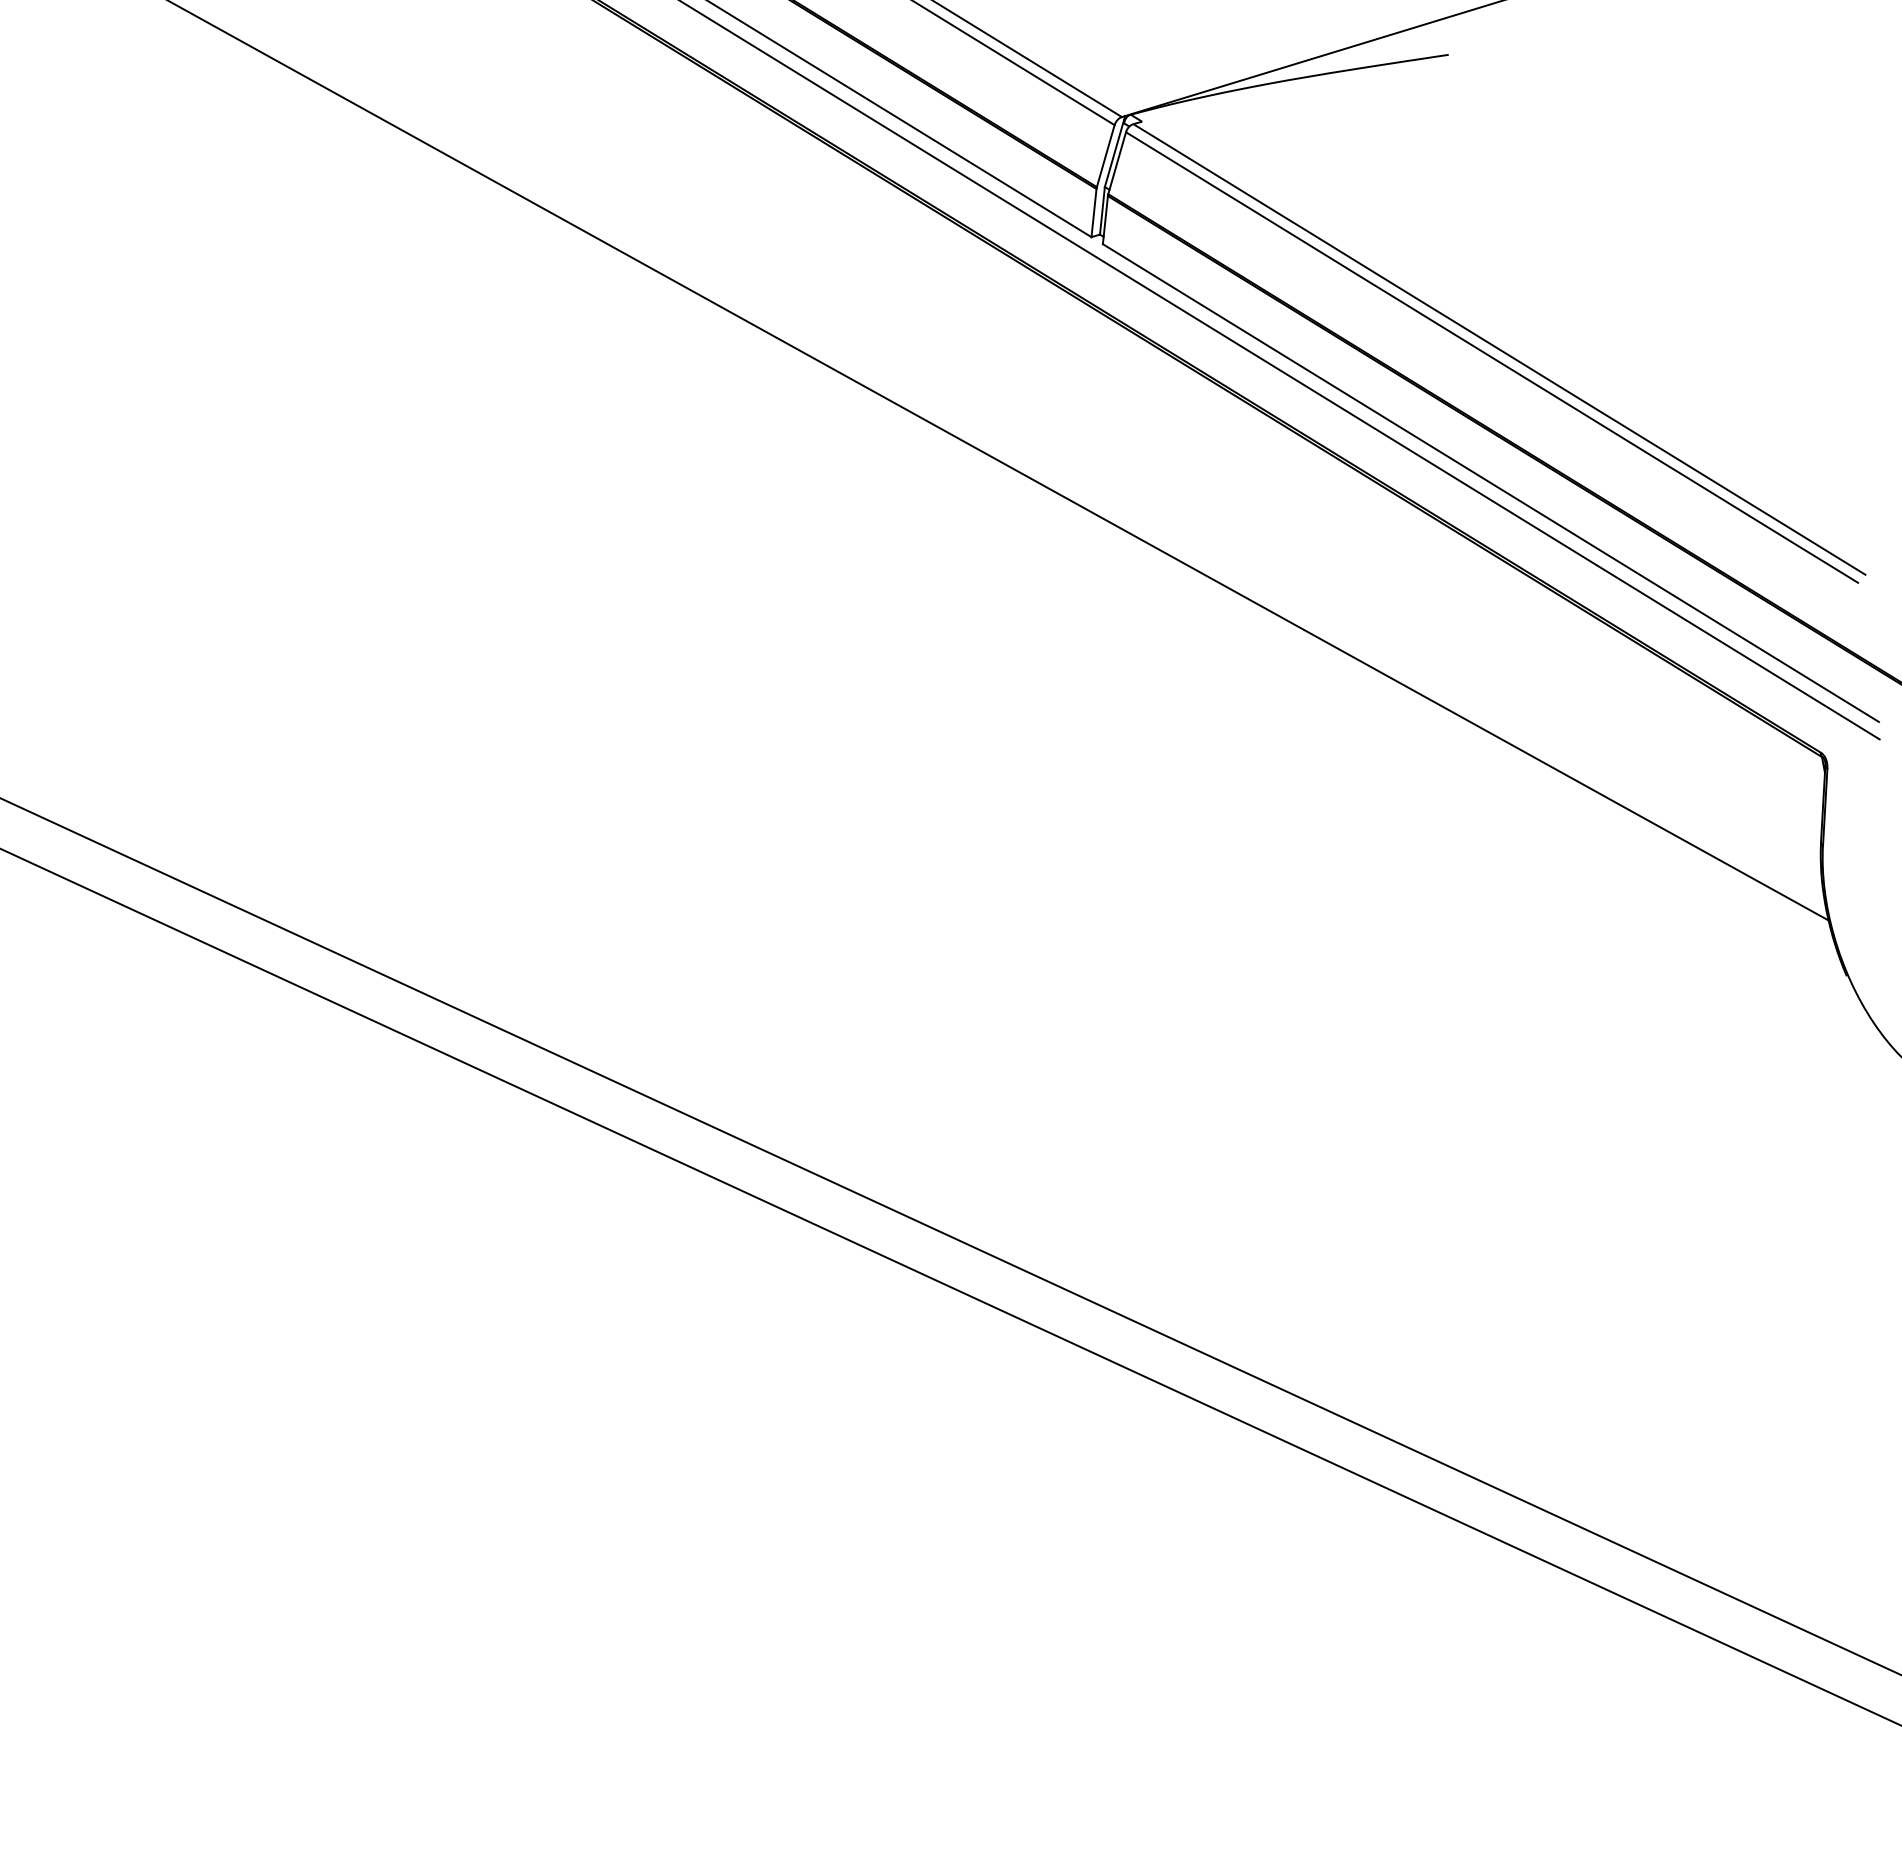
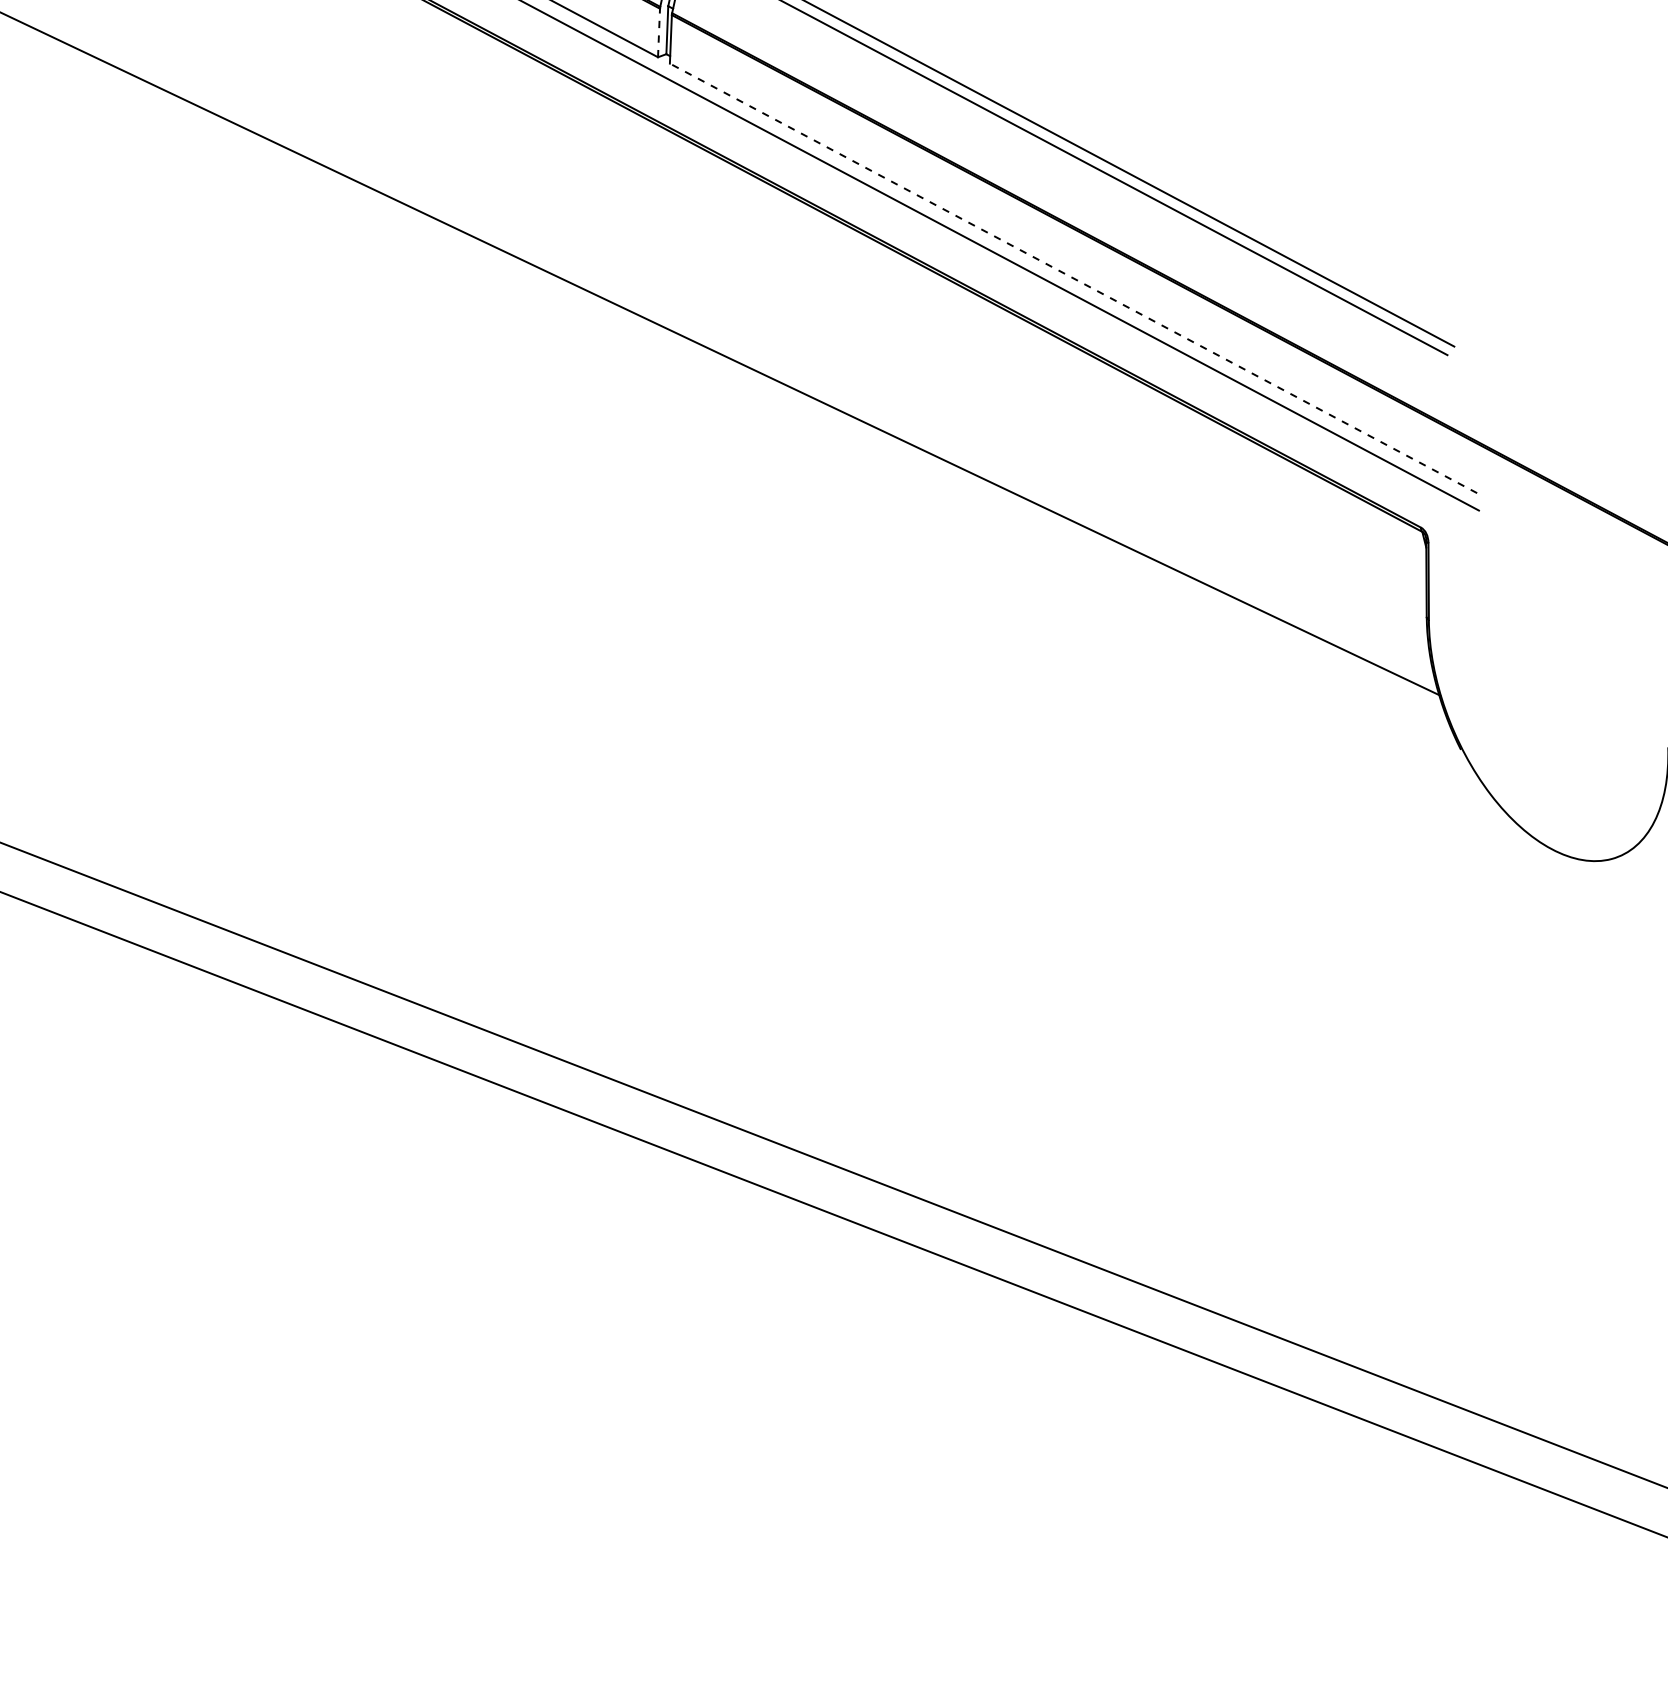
line: (1094, 212) -> (659, 32), solid -> dashed
line: (1490, 483) -> (1073, 278), solid -> dashed

